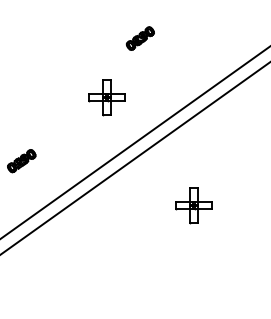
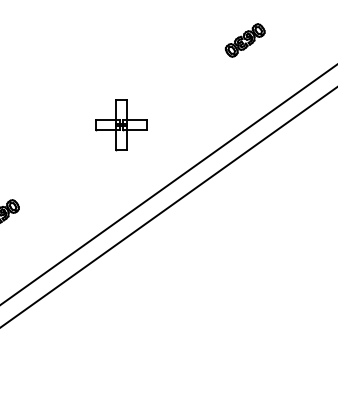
part: (139, 38) -> (243, 40), moved
part: (193, 205) -> (245, 279), removed

